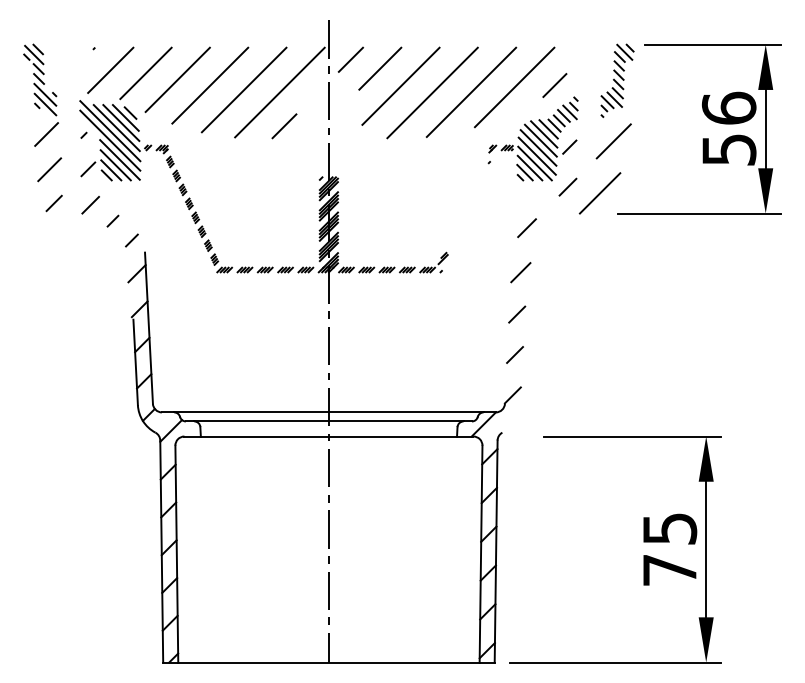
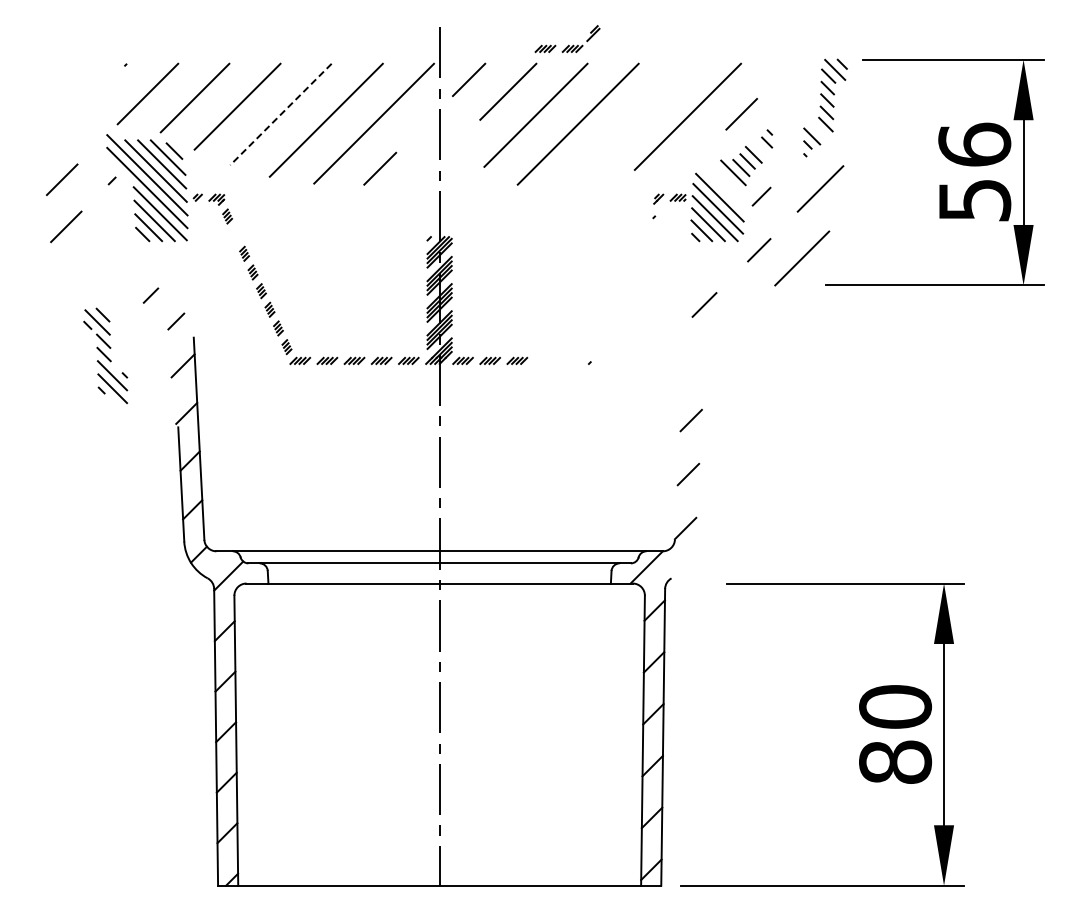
part: (40, 79) -> (105, 355), moved
line: (210, 85) -> (281, 114), solid -> dashed
line: (470, 92) -> (629, 123), removed
line: (614, 99) -> (821, 132), removed
line: (569, 112) -> (761, 150), removed
line: (543, 134) -> (726, 179), removed
line: (540, 140) -> (722, 187), removed
line: (87, 169) -> (117, 226), removed
part: (176, 176) -> (235, 235), removed
line: (54, 203) -> (72, 271), removed
line: (90, 205) -> (121, 274), removed
part: (424, 266) -> (568, 44), moved
line: (521, 272) -> (696, 364), removed
text: (669, 549) -> (895, 734), 75 -> 80

